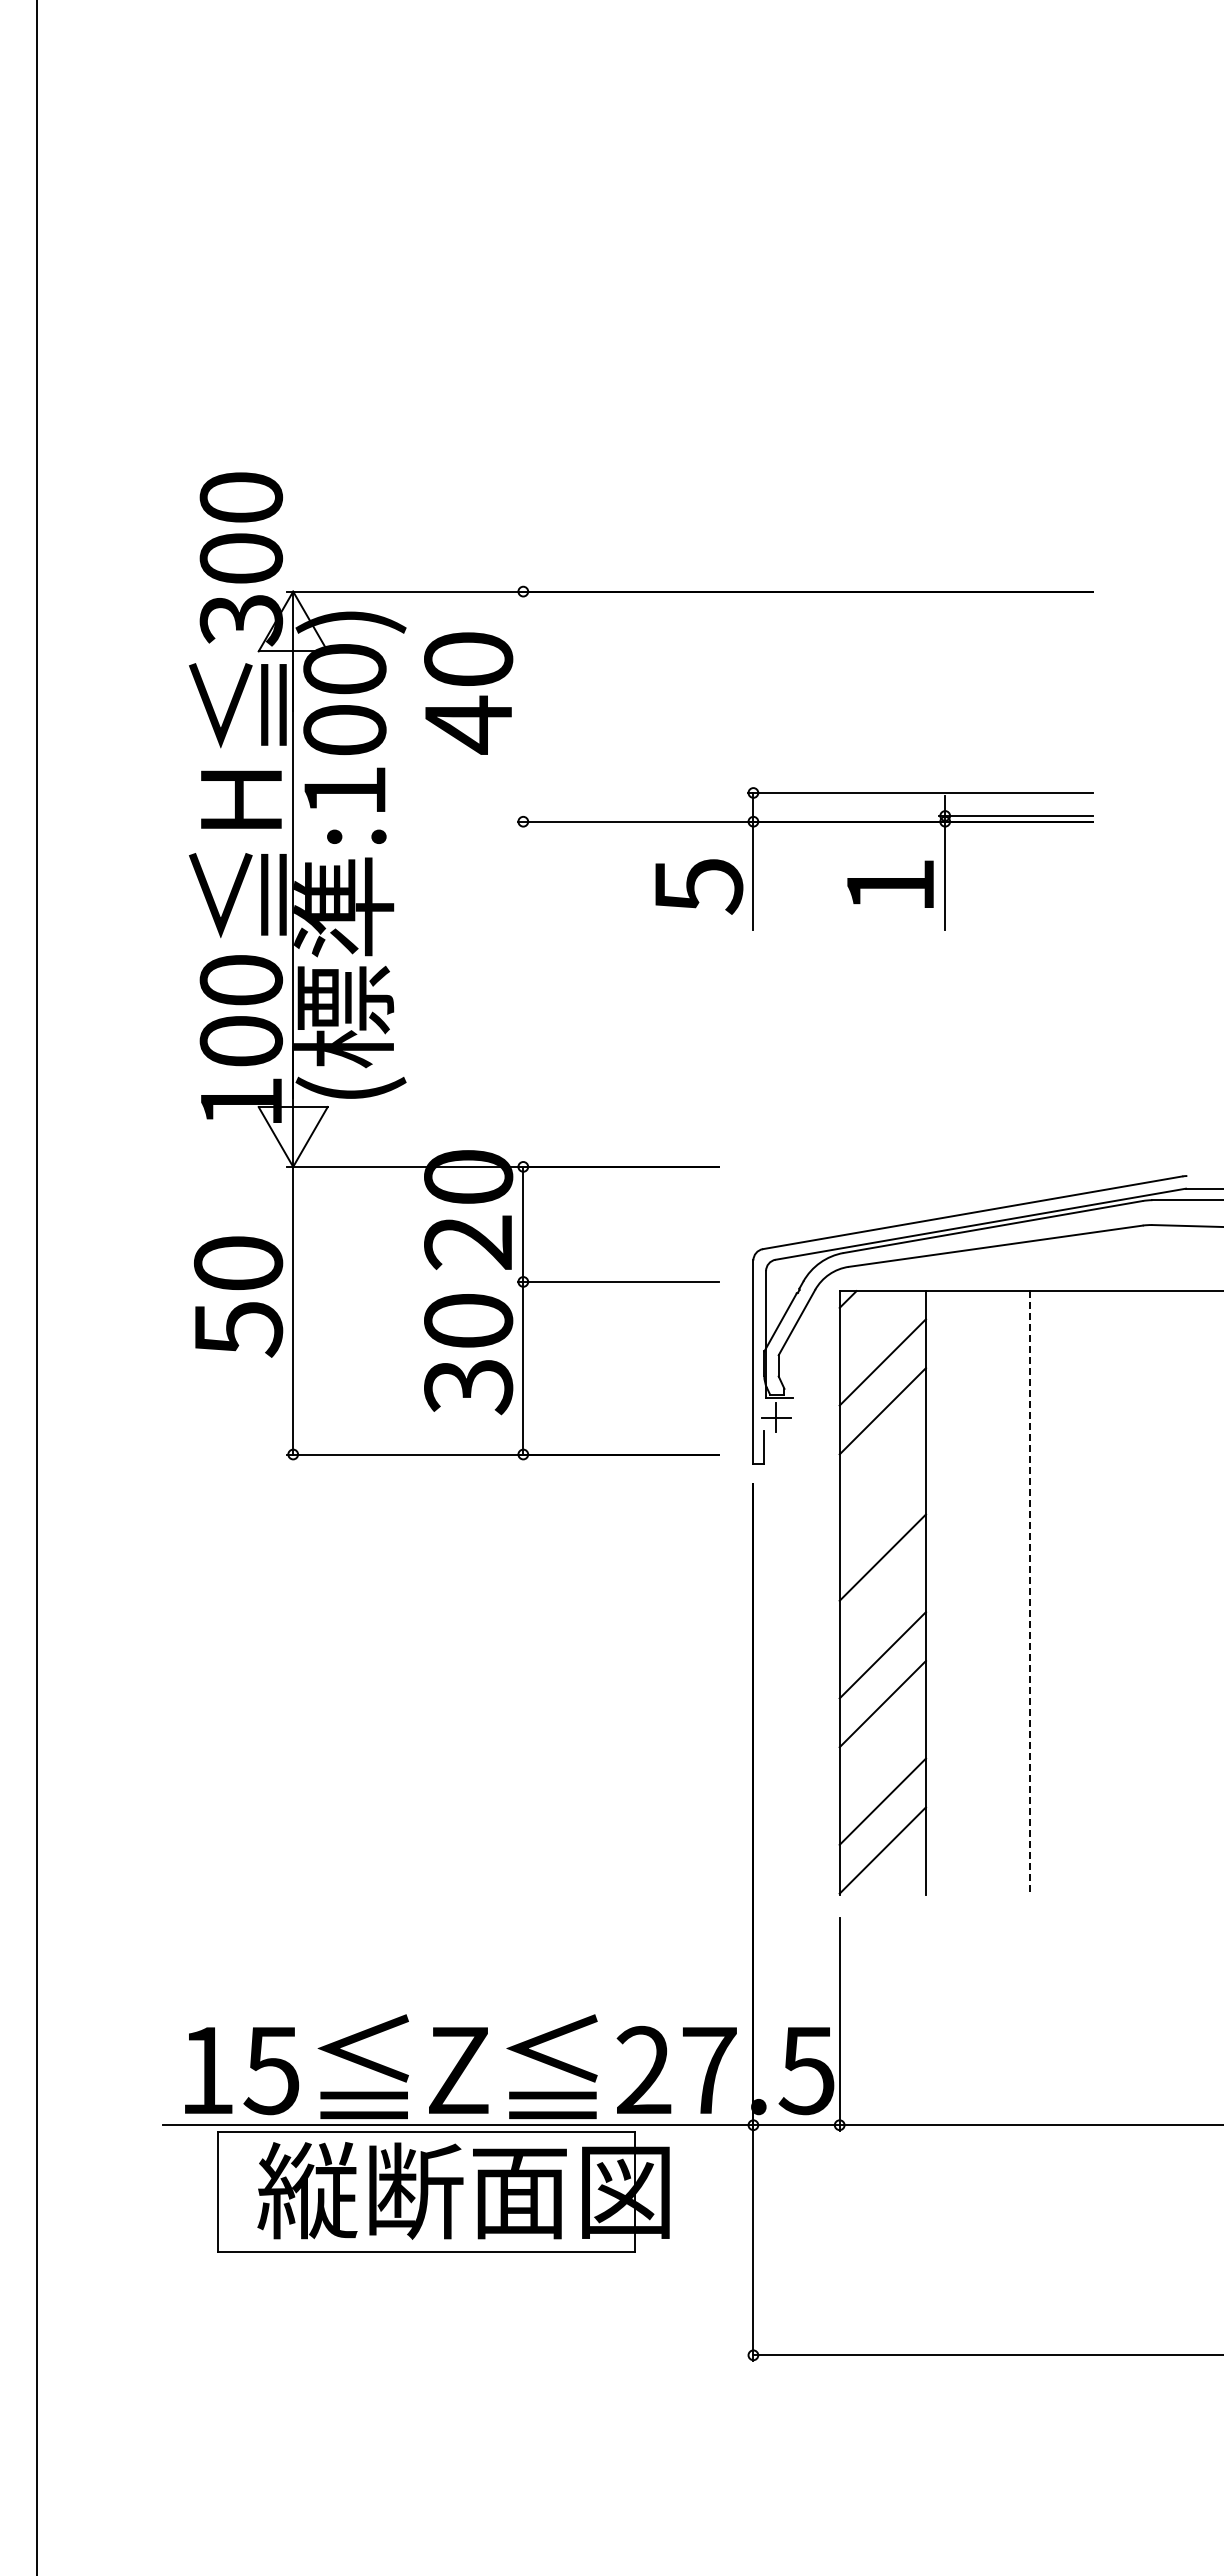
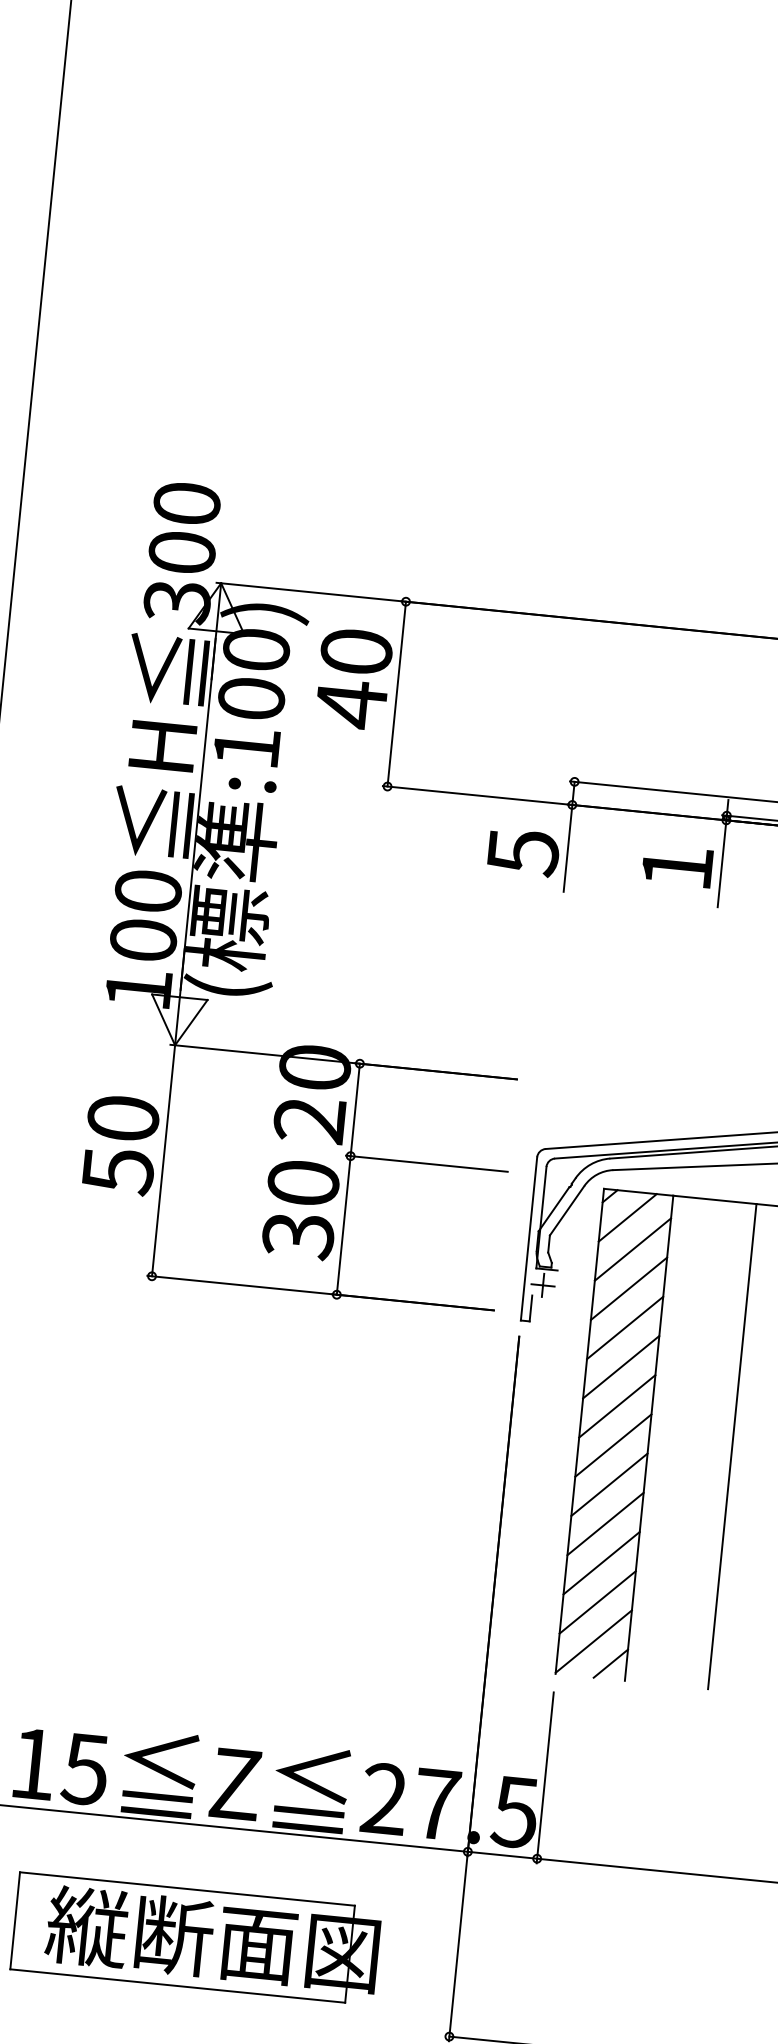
line: (523, 706) -> (396, 694), added
line: (872, 1323) -> (627, 1217), added
line: (882, 1459) -> (624, 1327), added
line: (882, 1508) -> (620, 1366), added
line: (1029, 1593) -> (732, 1446), dashed -> solid
line: (882, 1606) -> (613, 1445), added
line: (882, 1752) -> (601, 1562), added
line: (906, 1875) -> (610, 1663), added
part: (443, 2191) -> (196, 1938), moved

